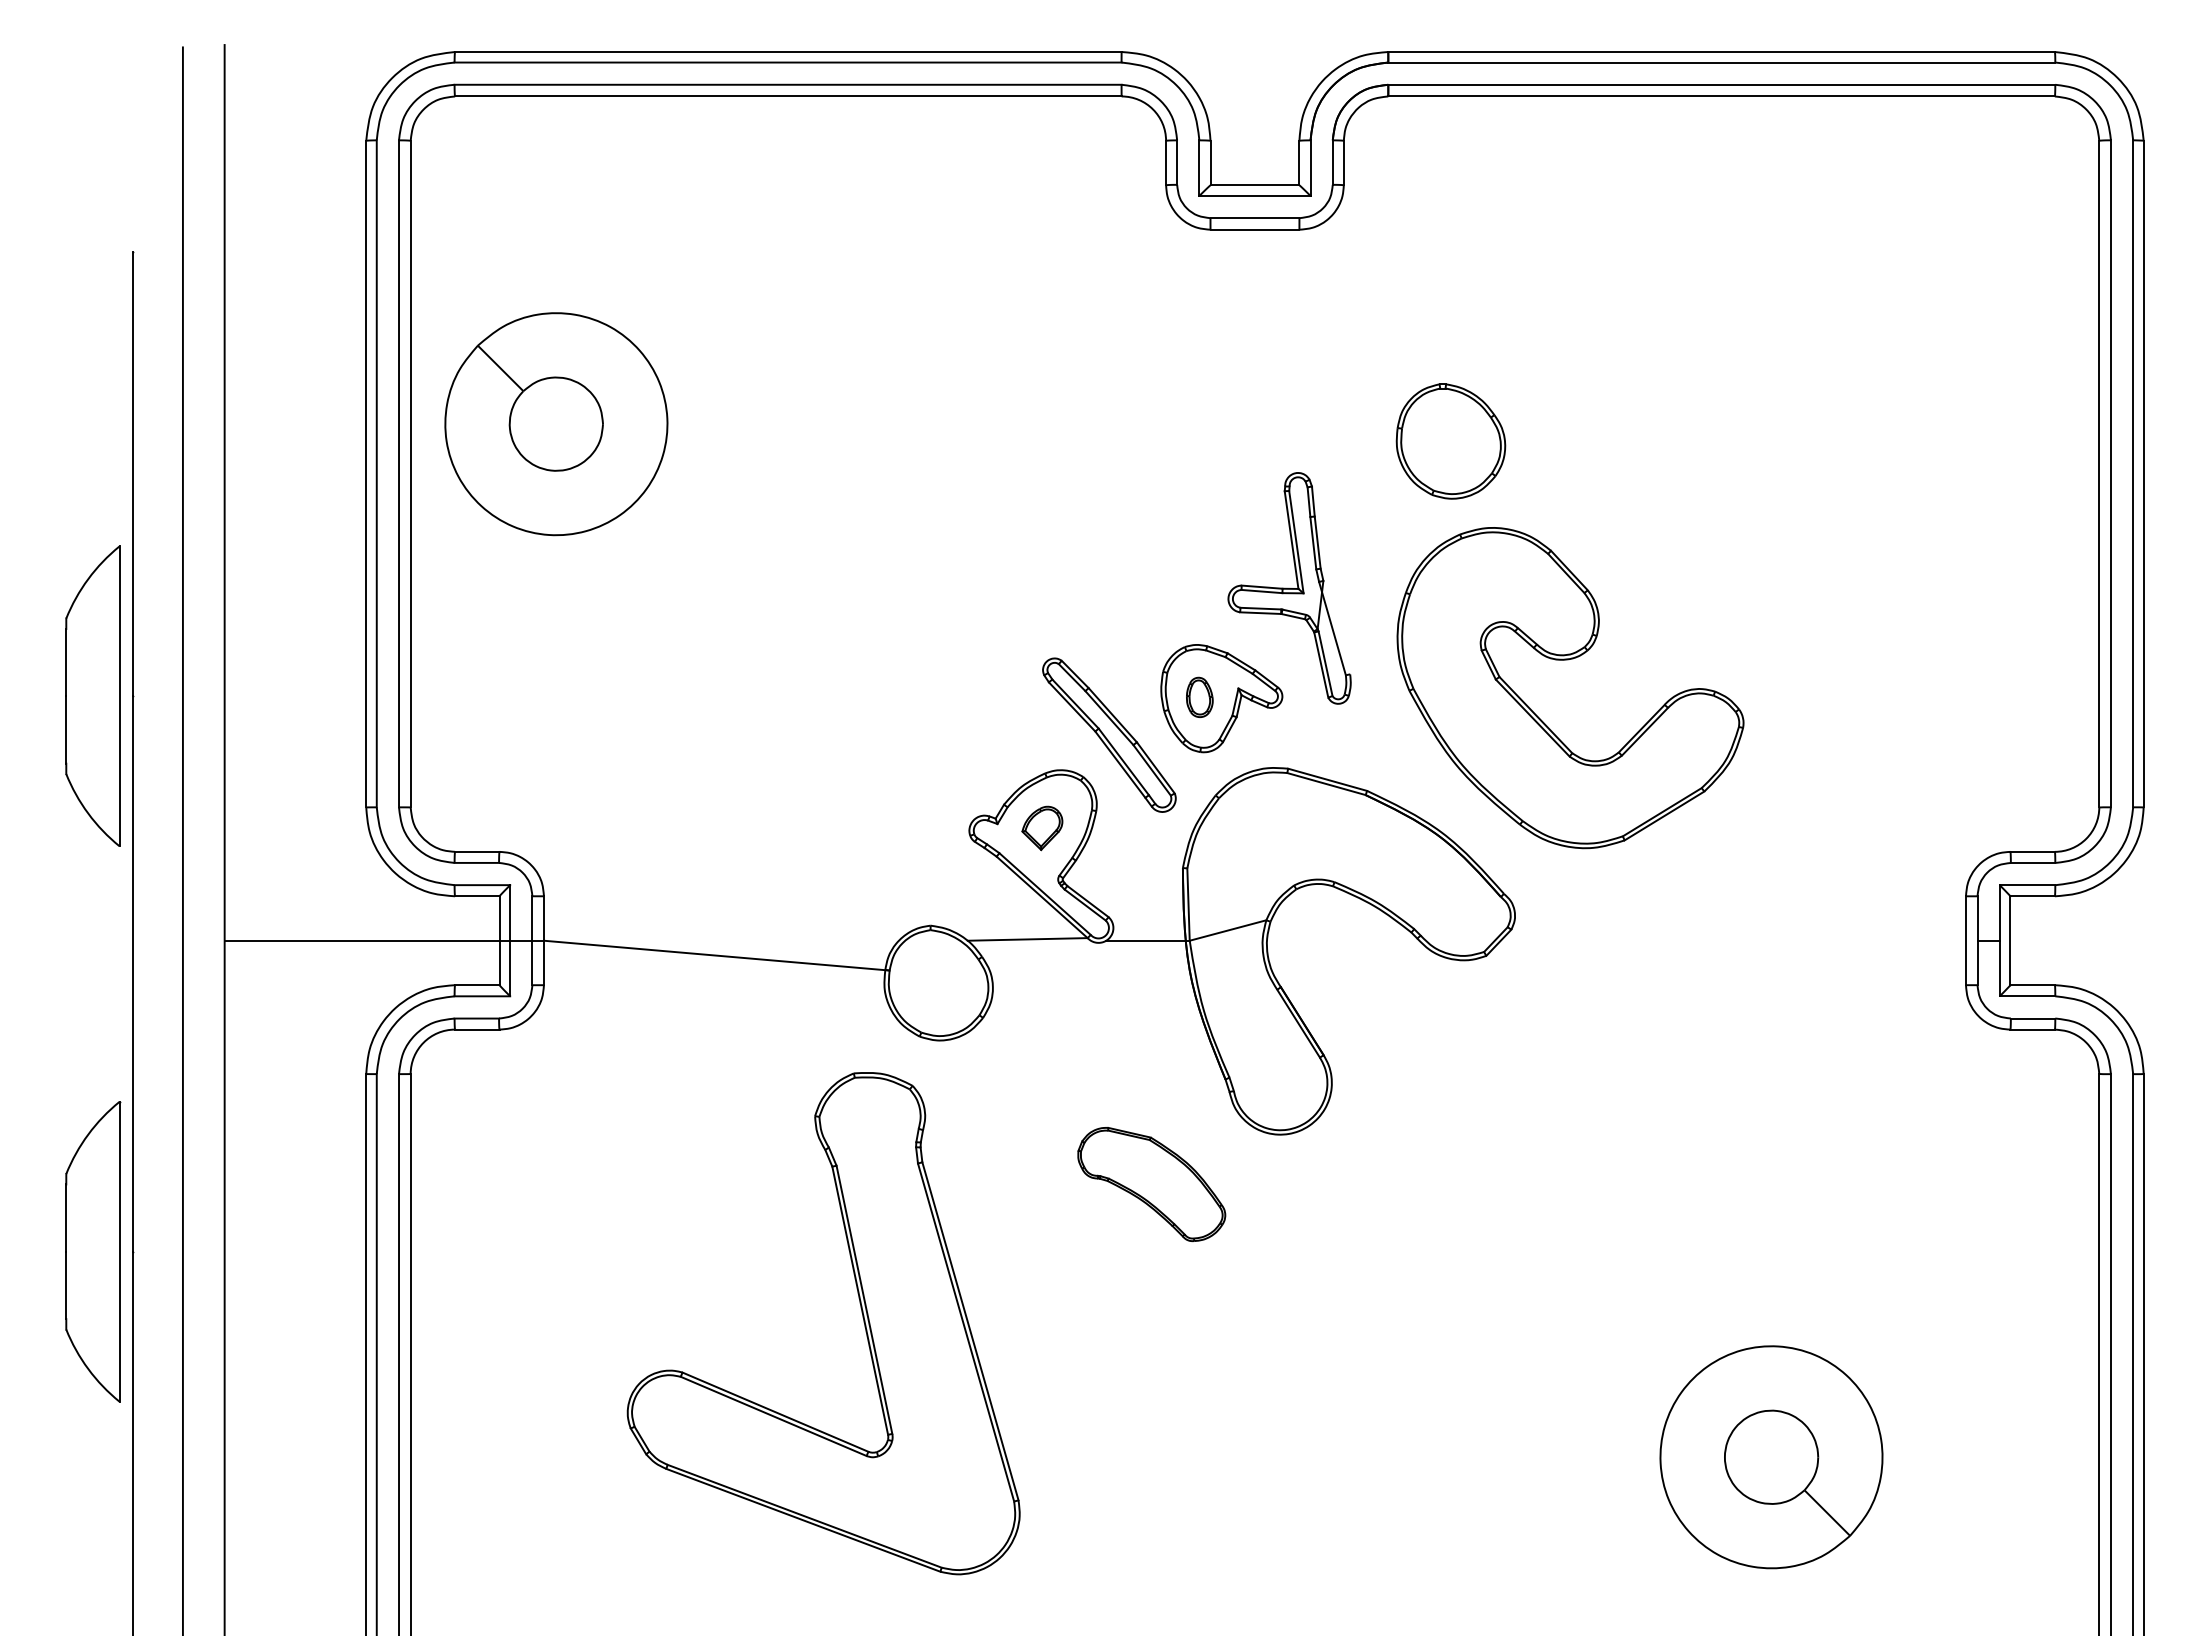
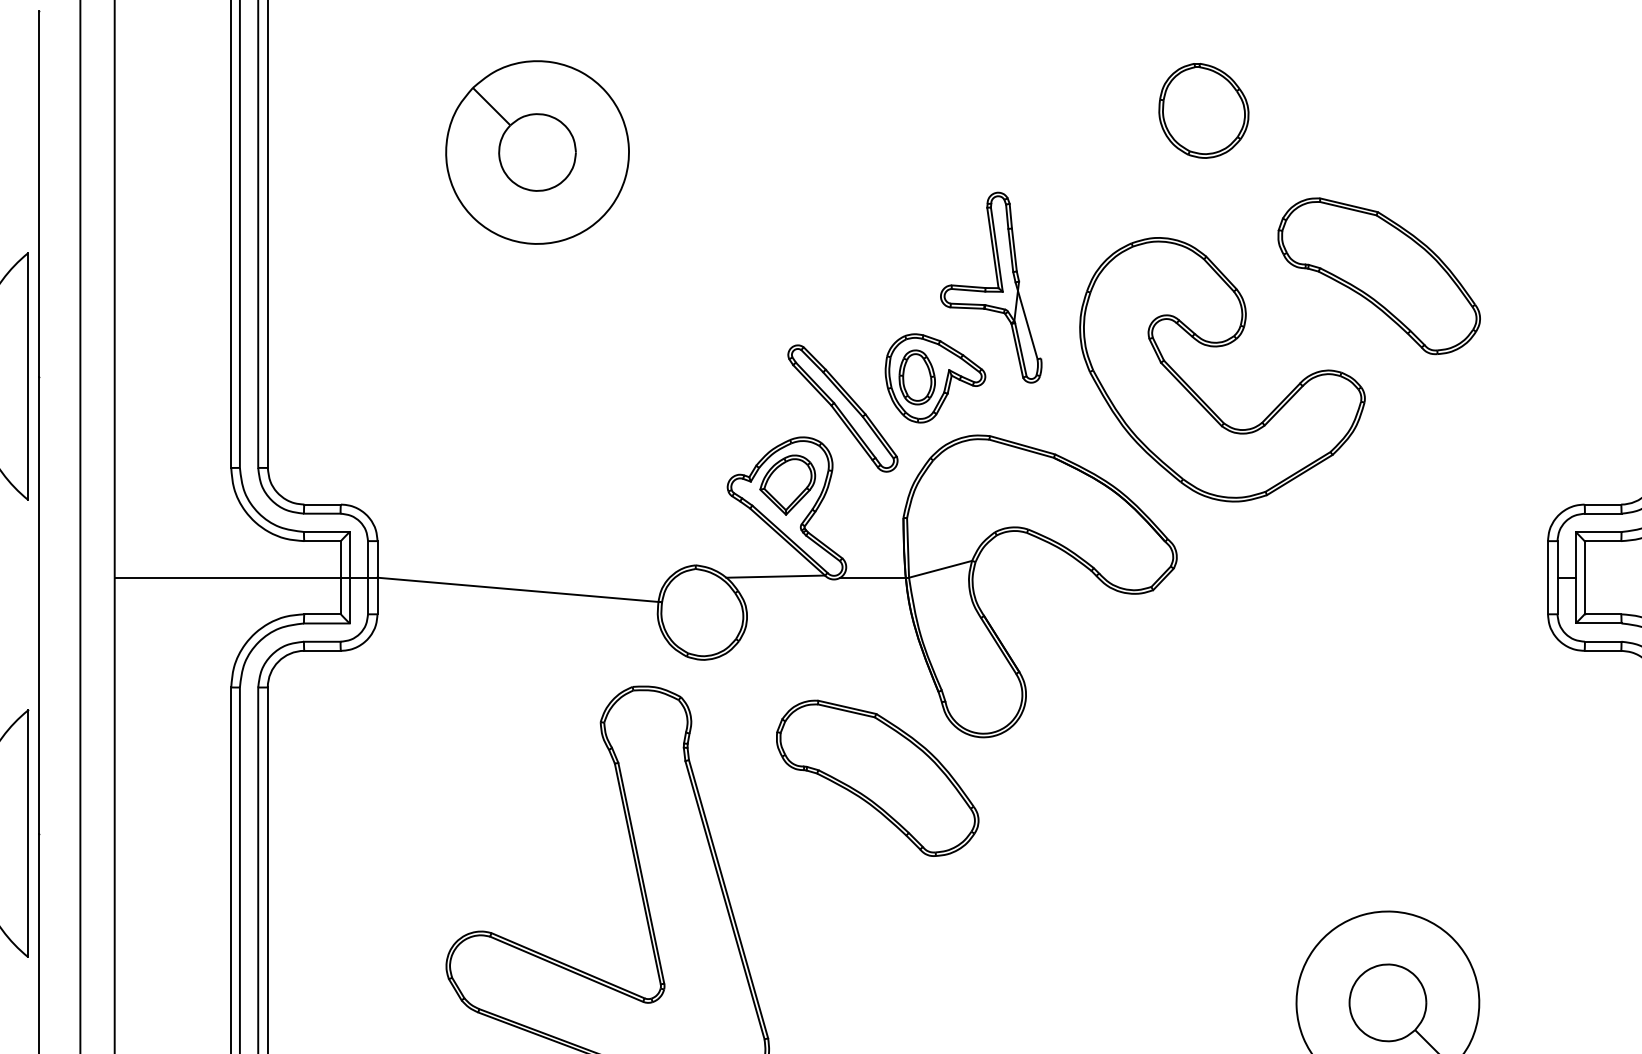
part: (556, 424) -> (537, 152), moved
part: (1450, 441) -> (1203, 110), moved
part: (1760, 574) -> (1378, 276), added
part: (1199, 697) -> (917, 377), size x1.67
part: (1042, 828) -> (787, 485), size x1.67
part: (1151, 1184) -> (877, 778), size x1.67

